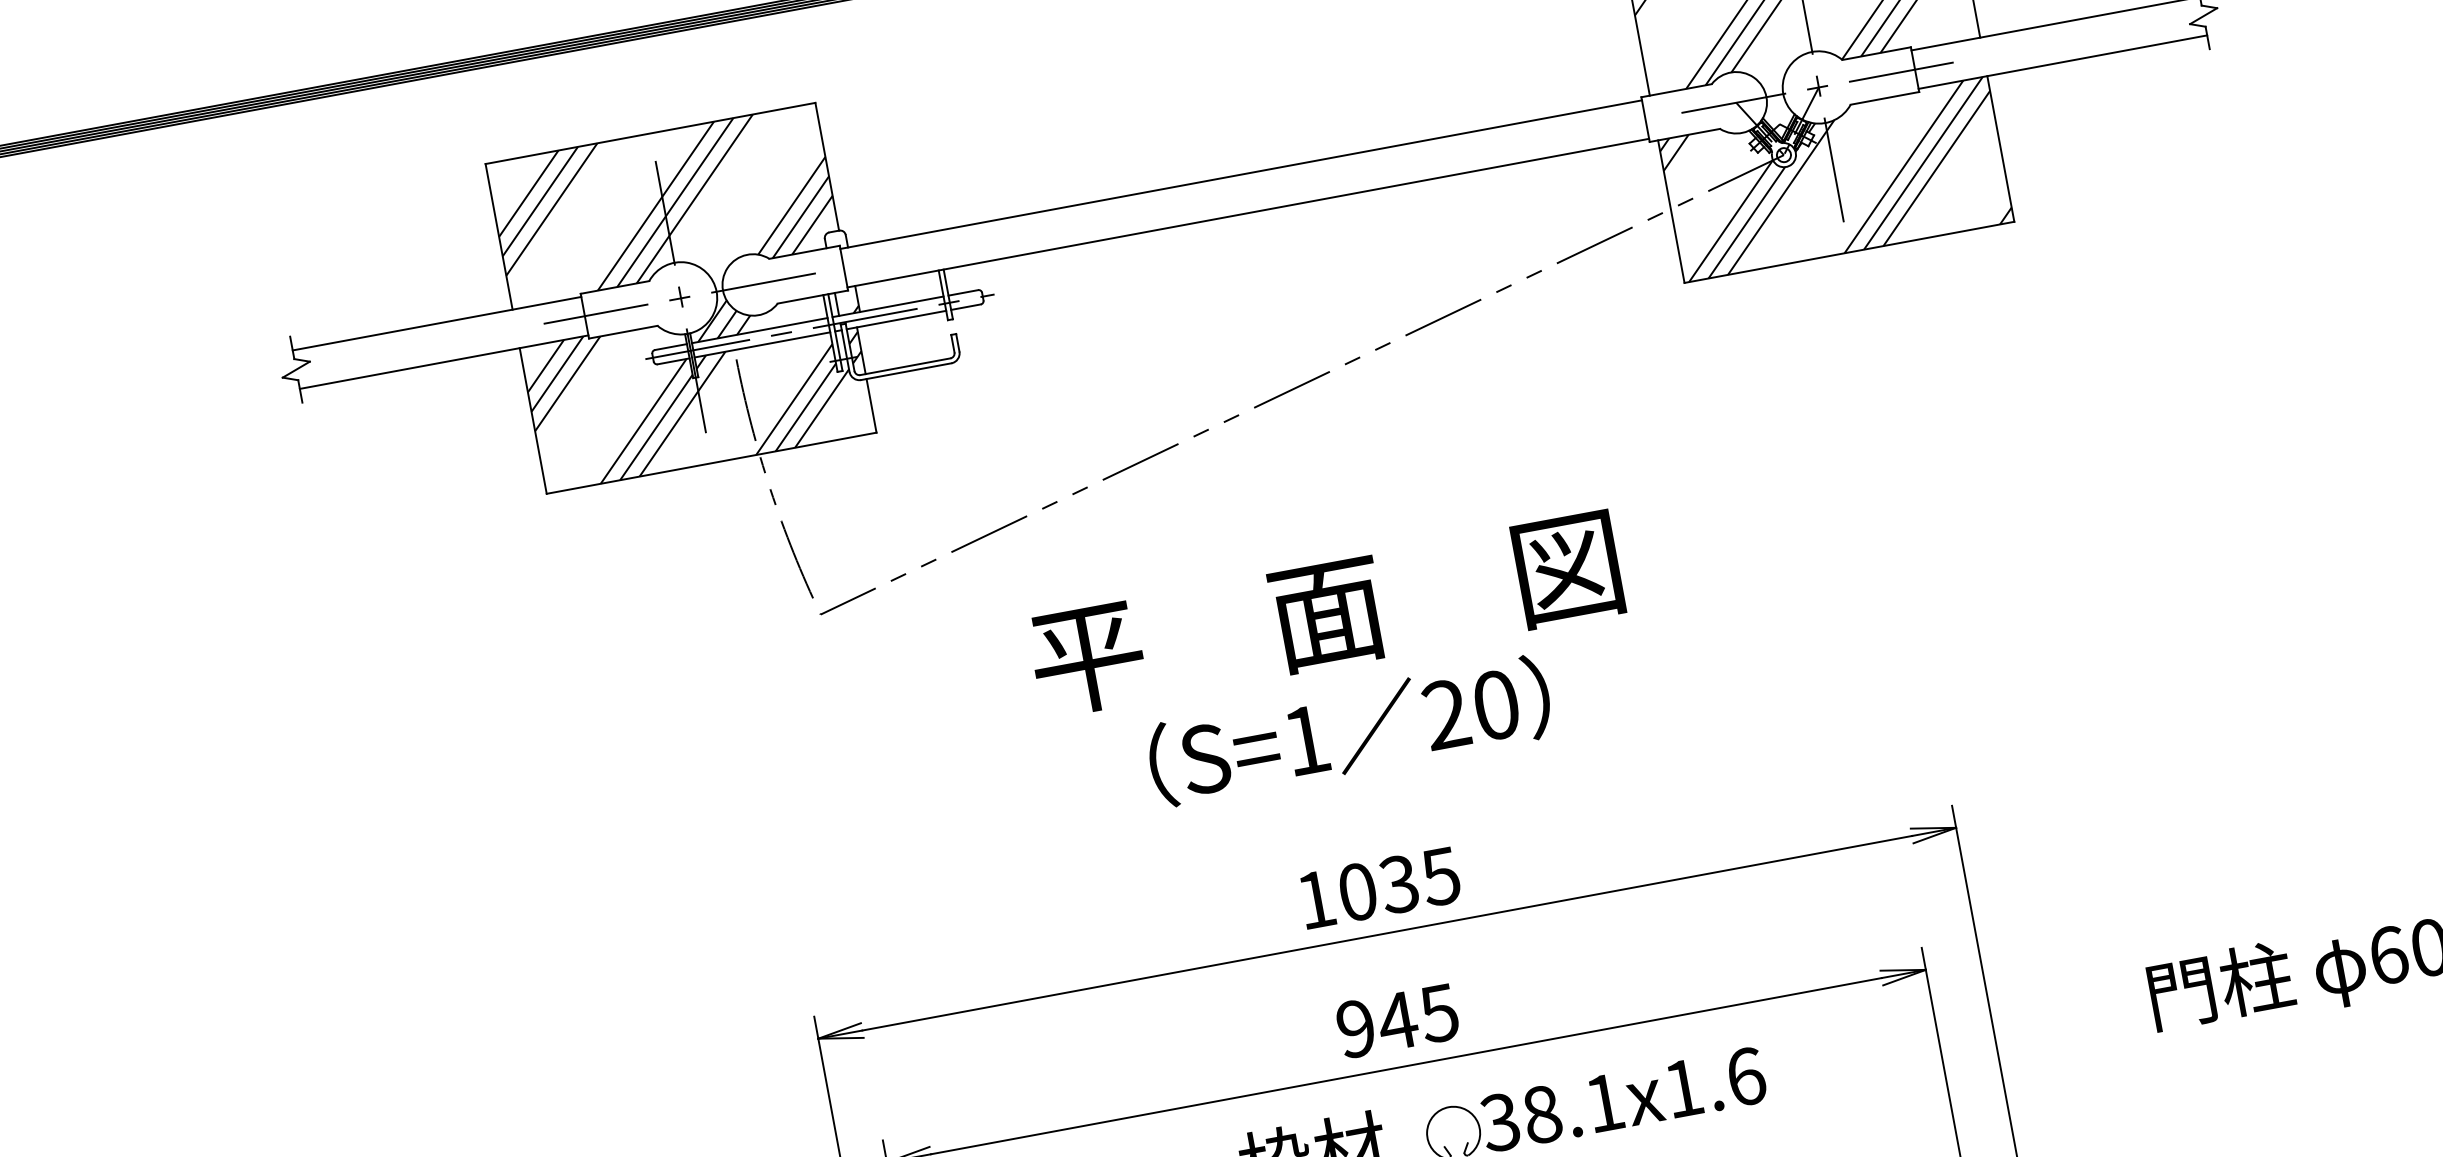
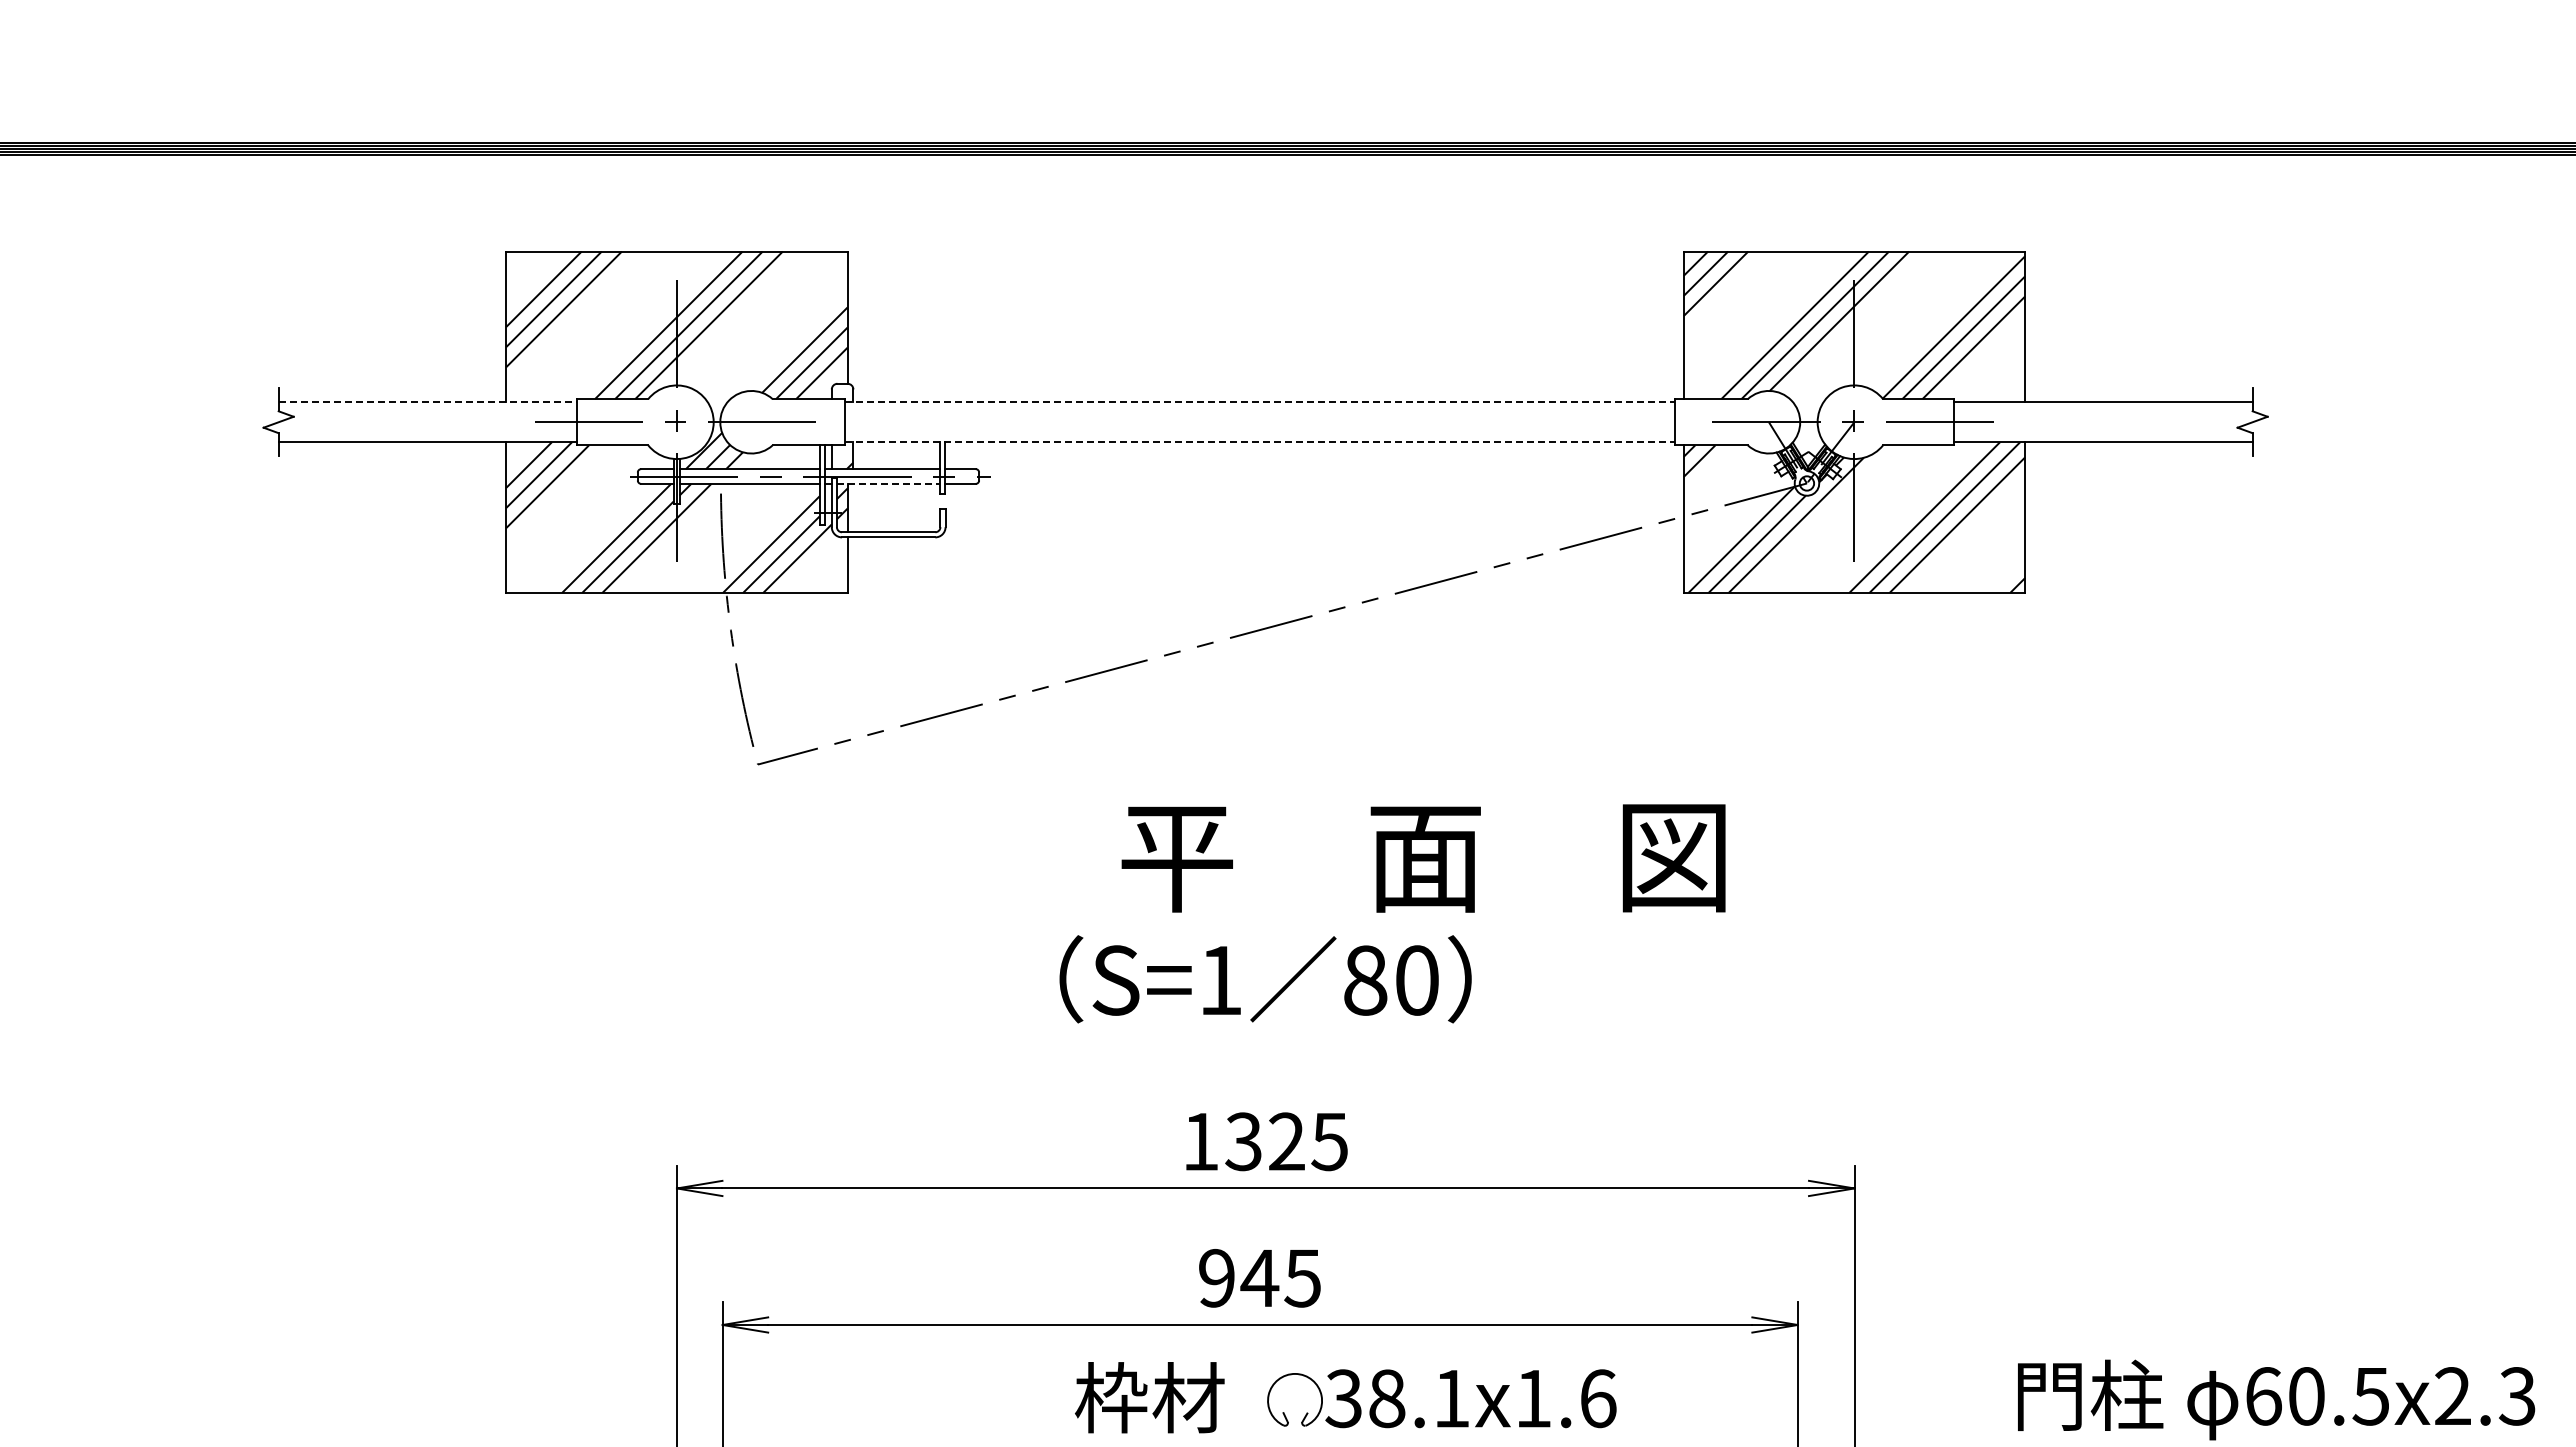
line: (1241, 174) -> (1260, 402), solid -> dashed
line: (1248, 213) -> (1260, 442), solid -> dashed
line: (896, 319) -> (888, 483), solid -> dashed
line: (437, 323) -> (428, 402), solid -> dashed
text: (1325, 614) -> (1423, 858), moved
text: (1446, 714) -> (1365, 980), 20 -> 80
text: (1377, 888) -> (1264, 1141), 1035 -> 1325

